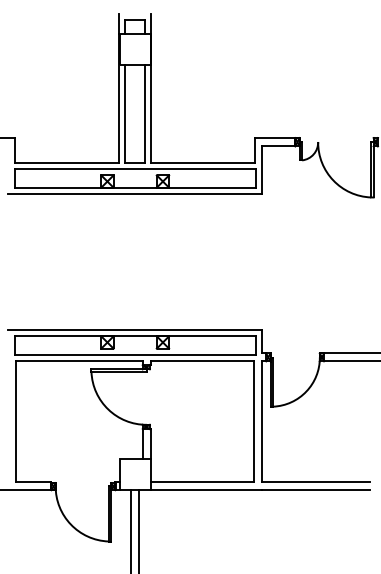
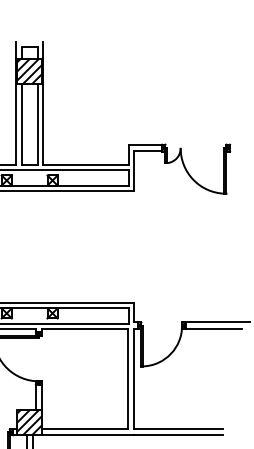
hatch: (134, 48) -> (29, 70), added
hatch: (134, 474) -> (29, 422), added

